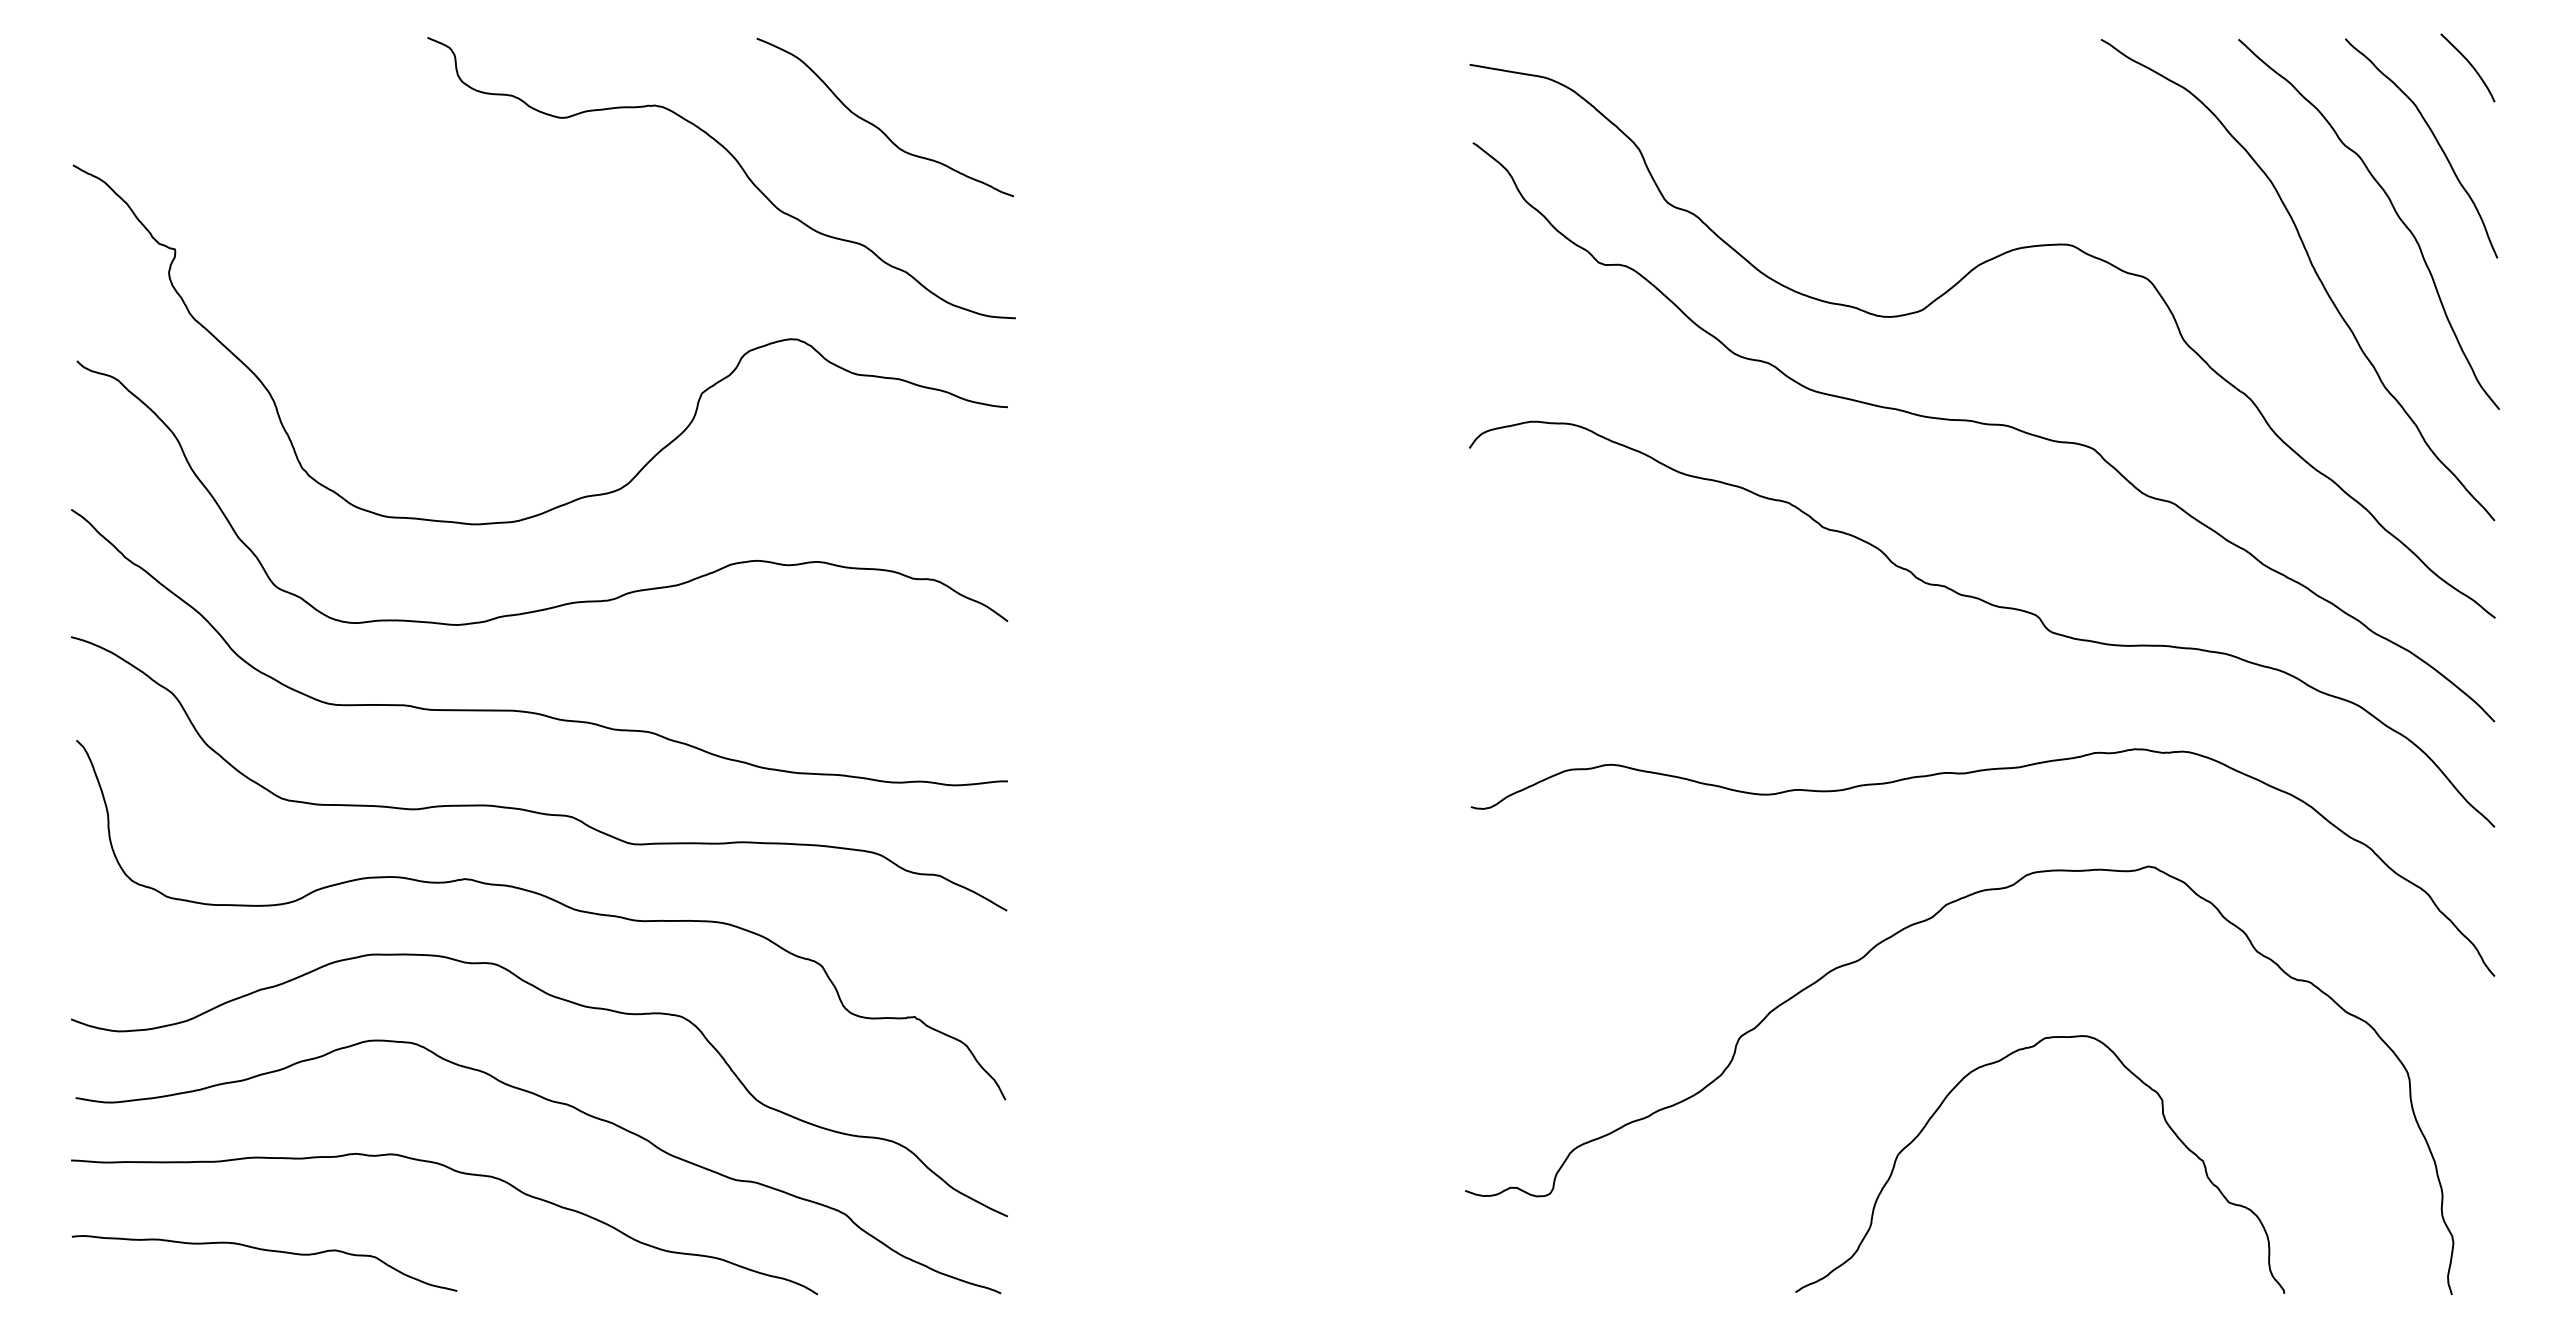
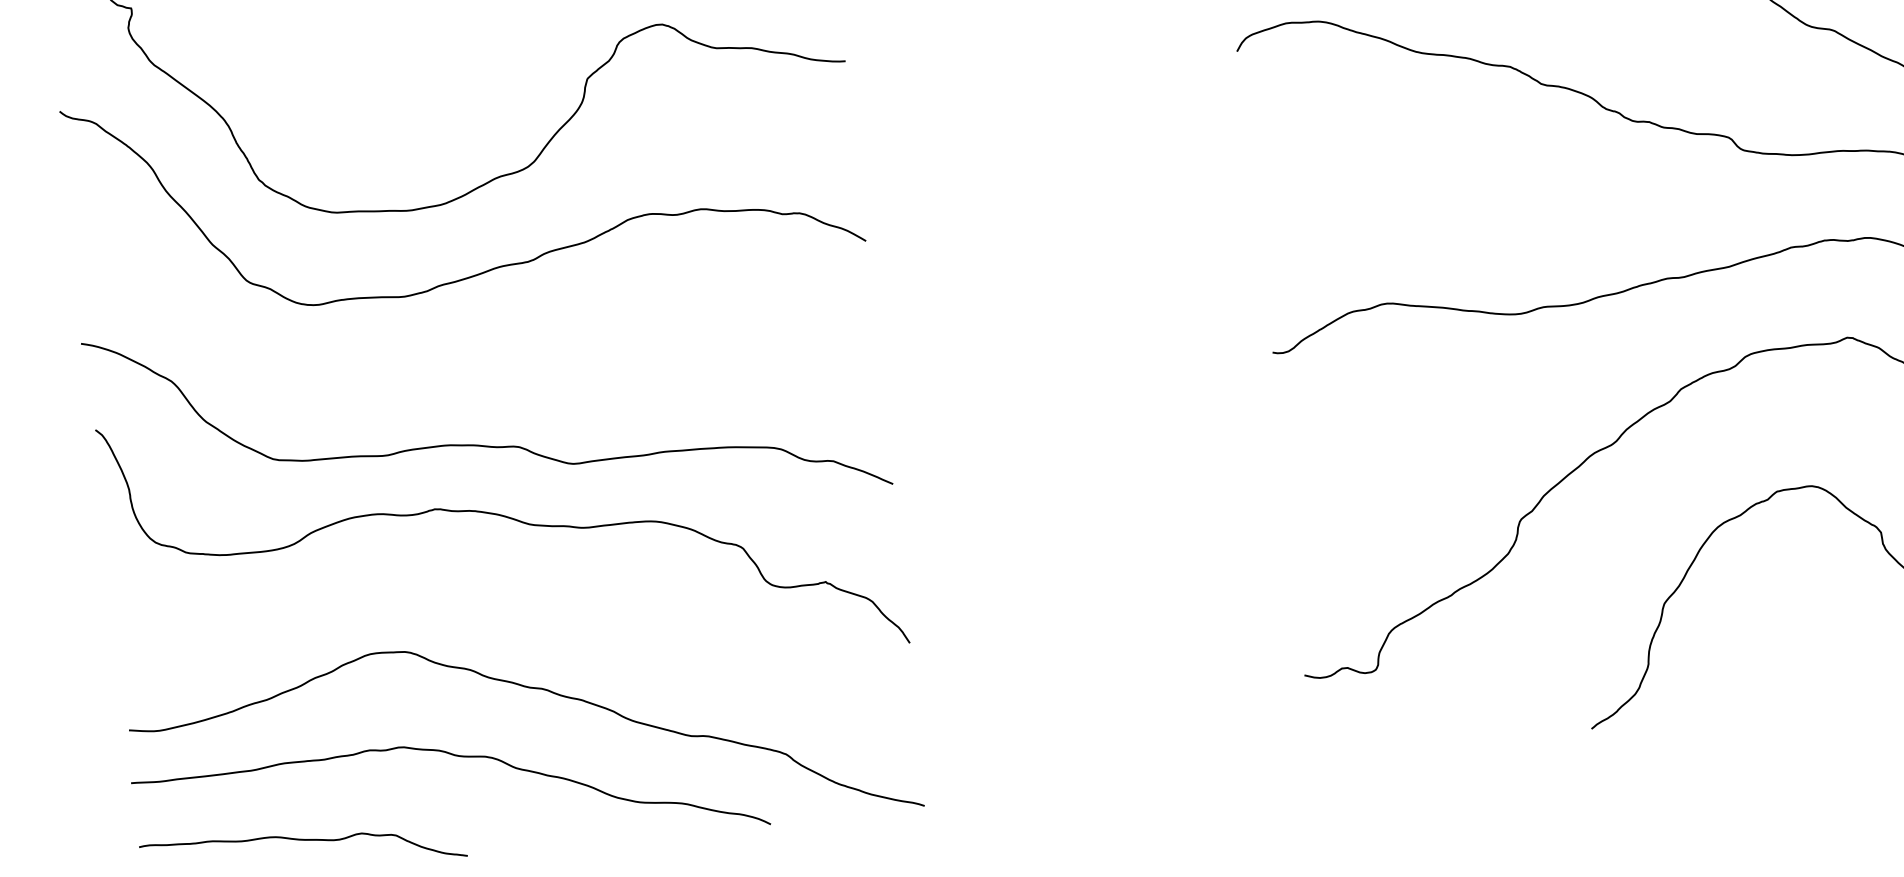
curve: (531, 711) -> (474, 362), removed
curve: (568, 1002) -> (533, 603), removed

